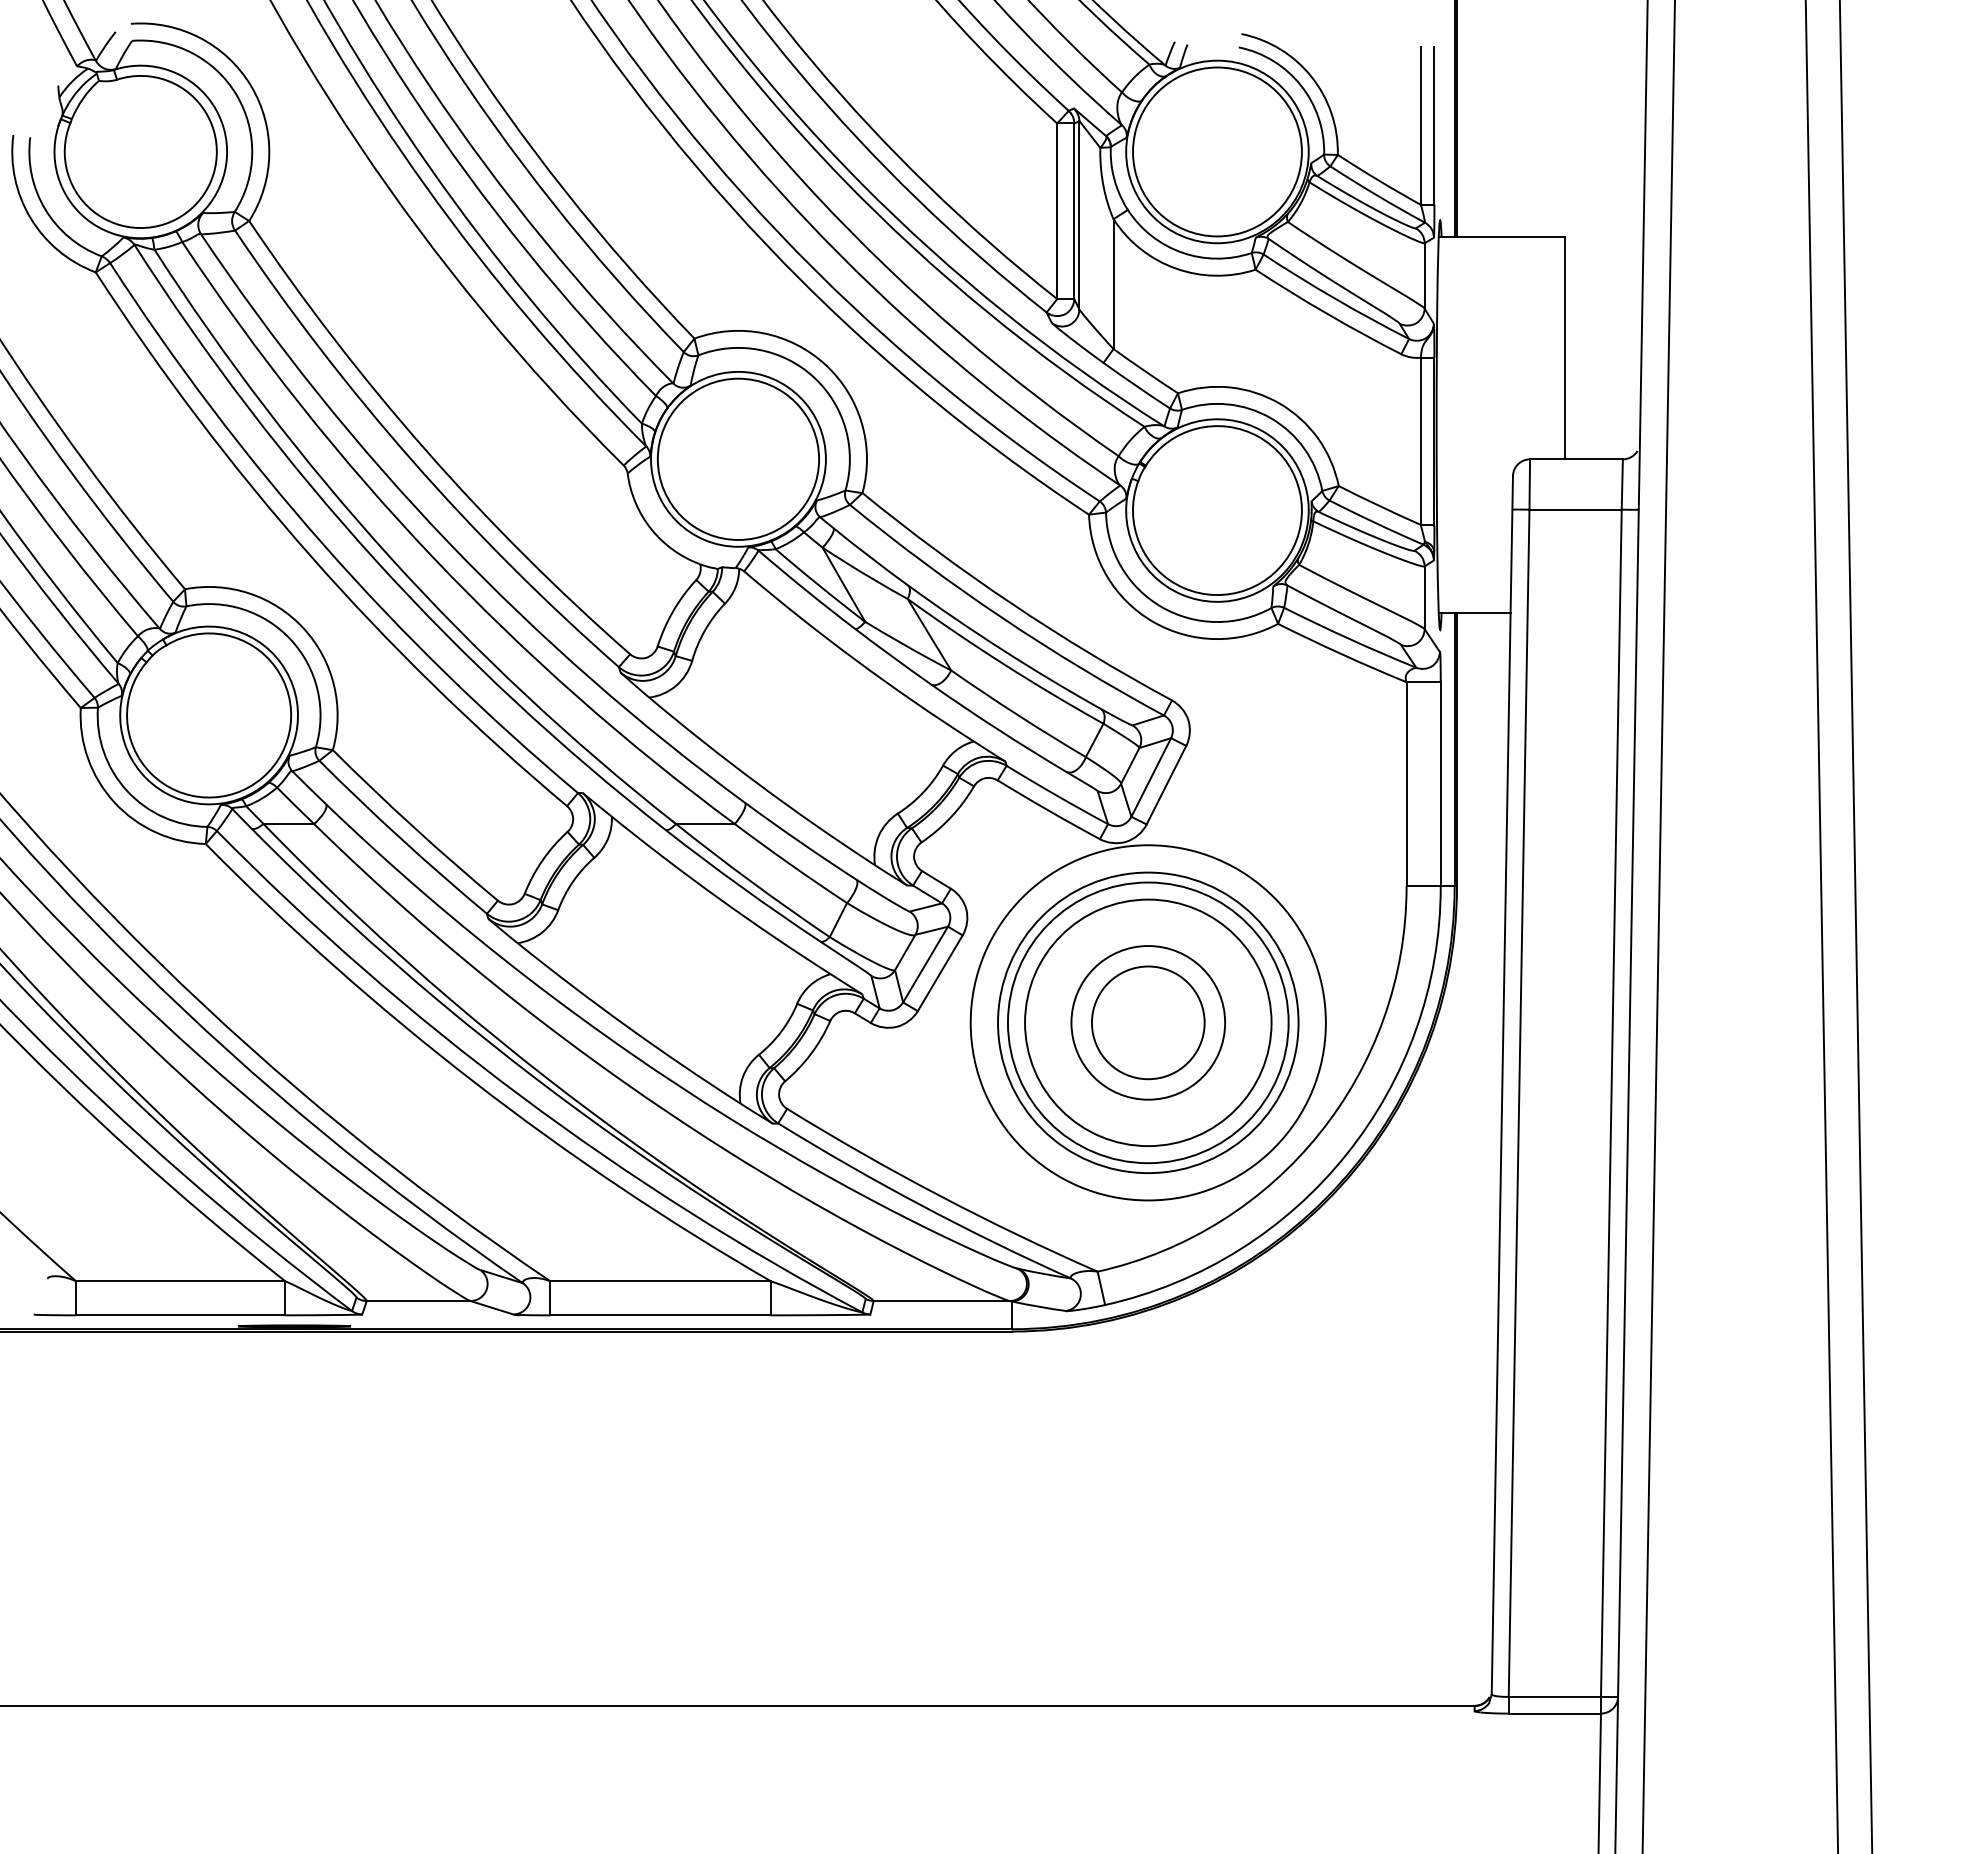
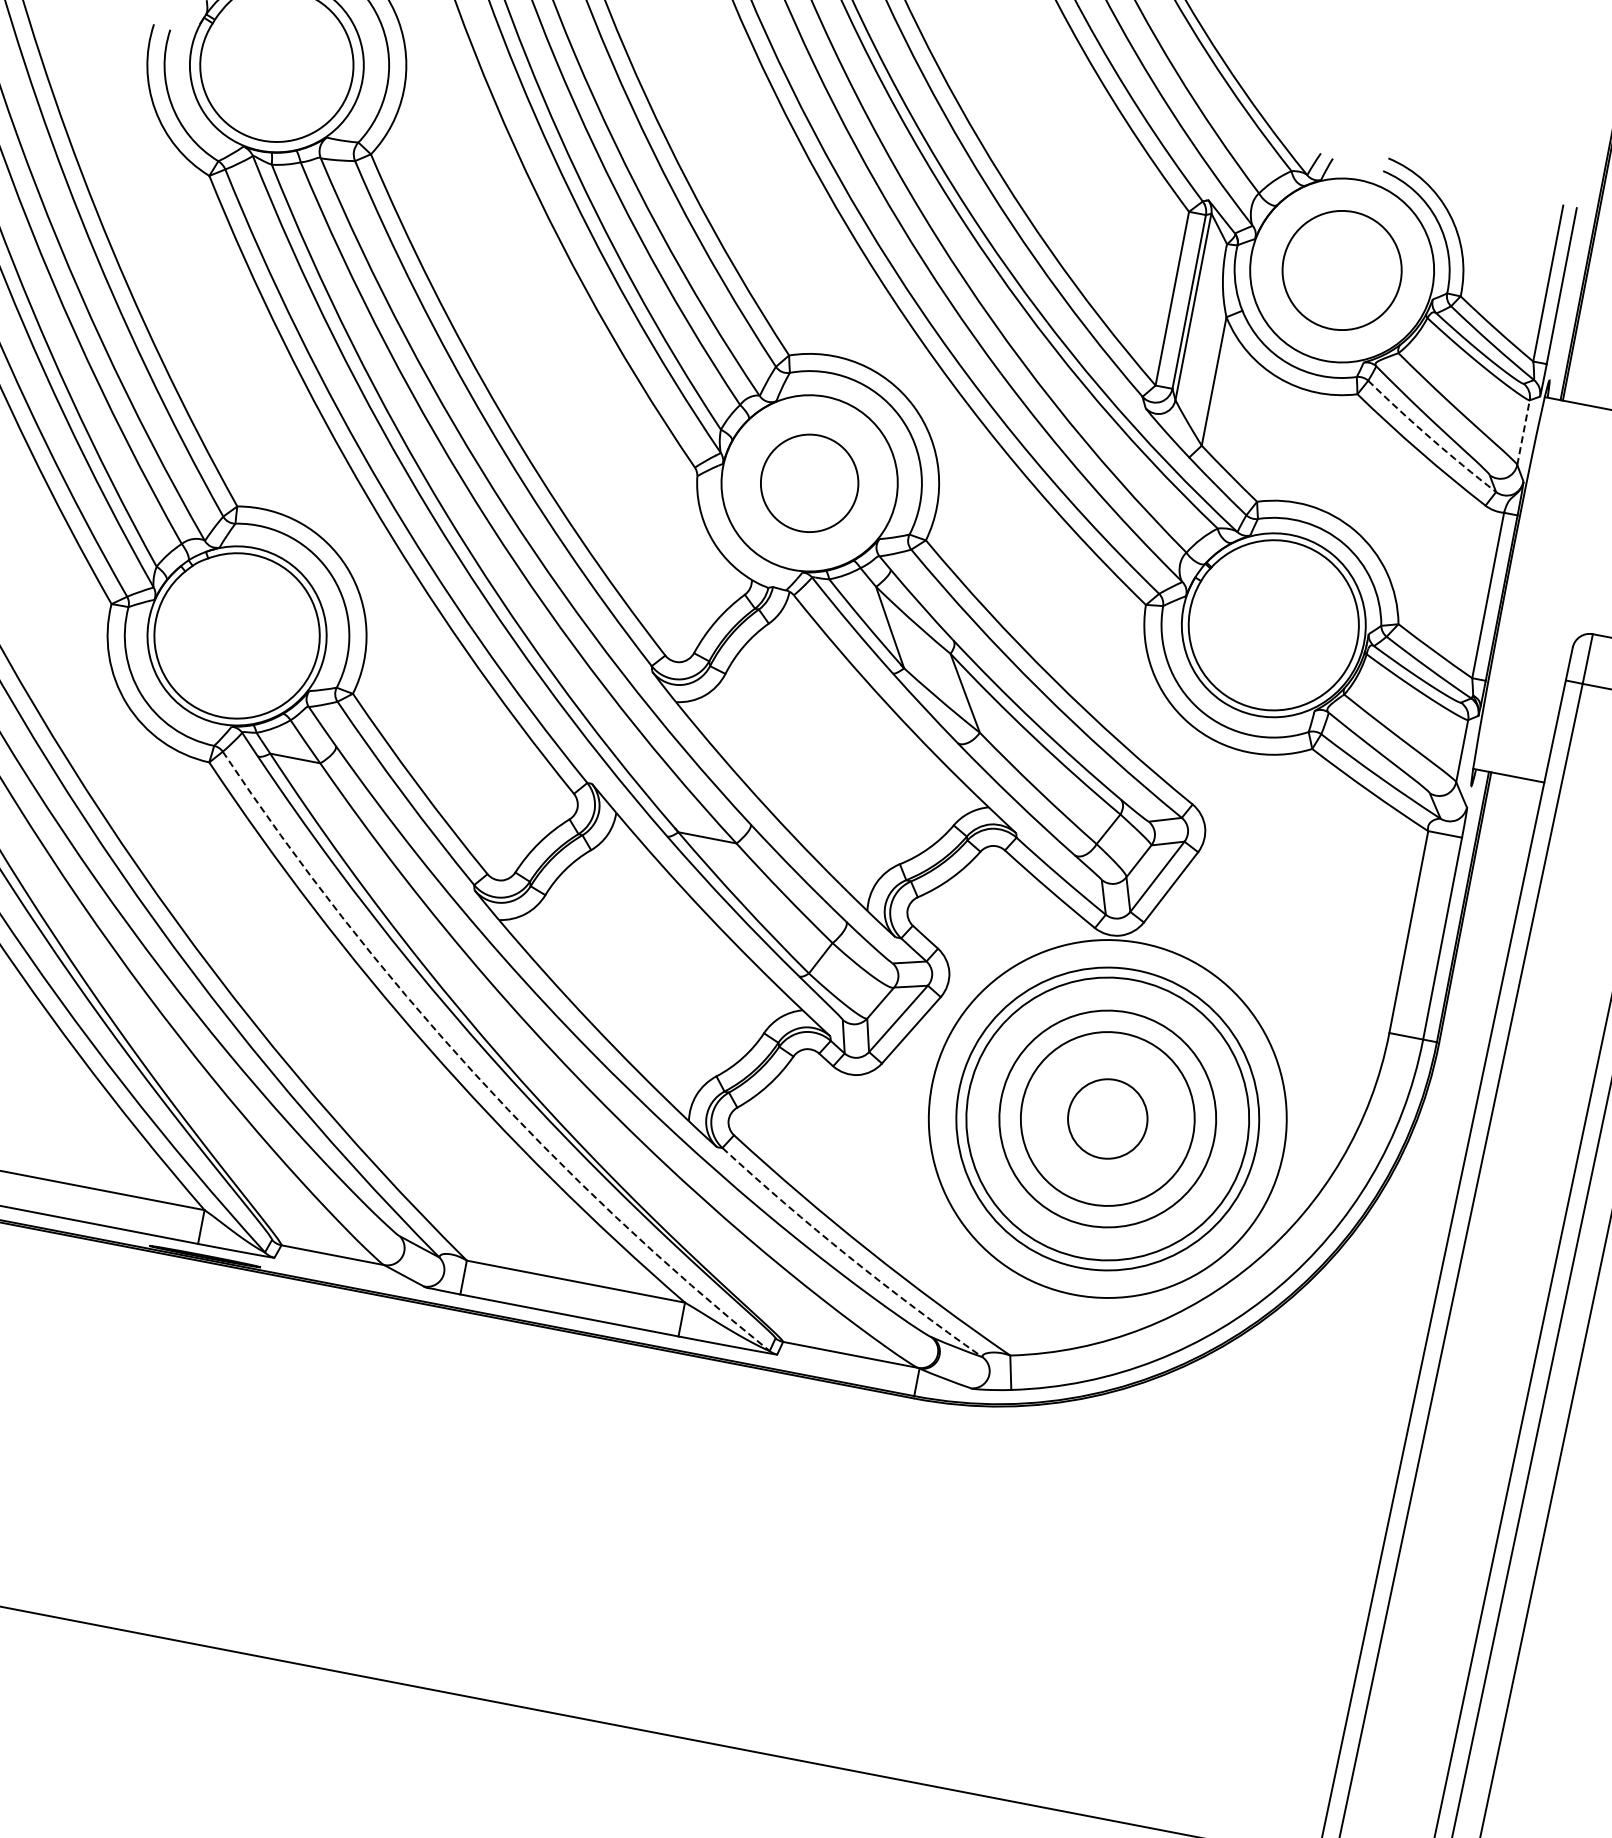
circle: (1217, 151) -> (1342, 270), size x0.7
line: (1424, 275) -> (1523, 432), solid -> dashed
arc: (1335, 298) -> (1431, 437), solid -> dashed
circle: (738, 458) -> (809, 482), size x0.6
circle: (1147, 1022) -> (1107, 1118), size x0.7
circle: (1148, 1022) -> (1108, 1118), size x0.7
circle: (1148, 1022) -> (1108, 1118), size x1.4
arc: (521, 1096) -> (473, 1072), solid -> dashed
arc: (922, 1205) -> (849, 1256), solid -> dashed

